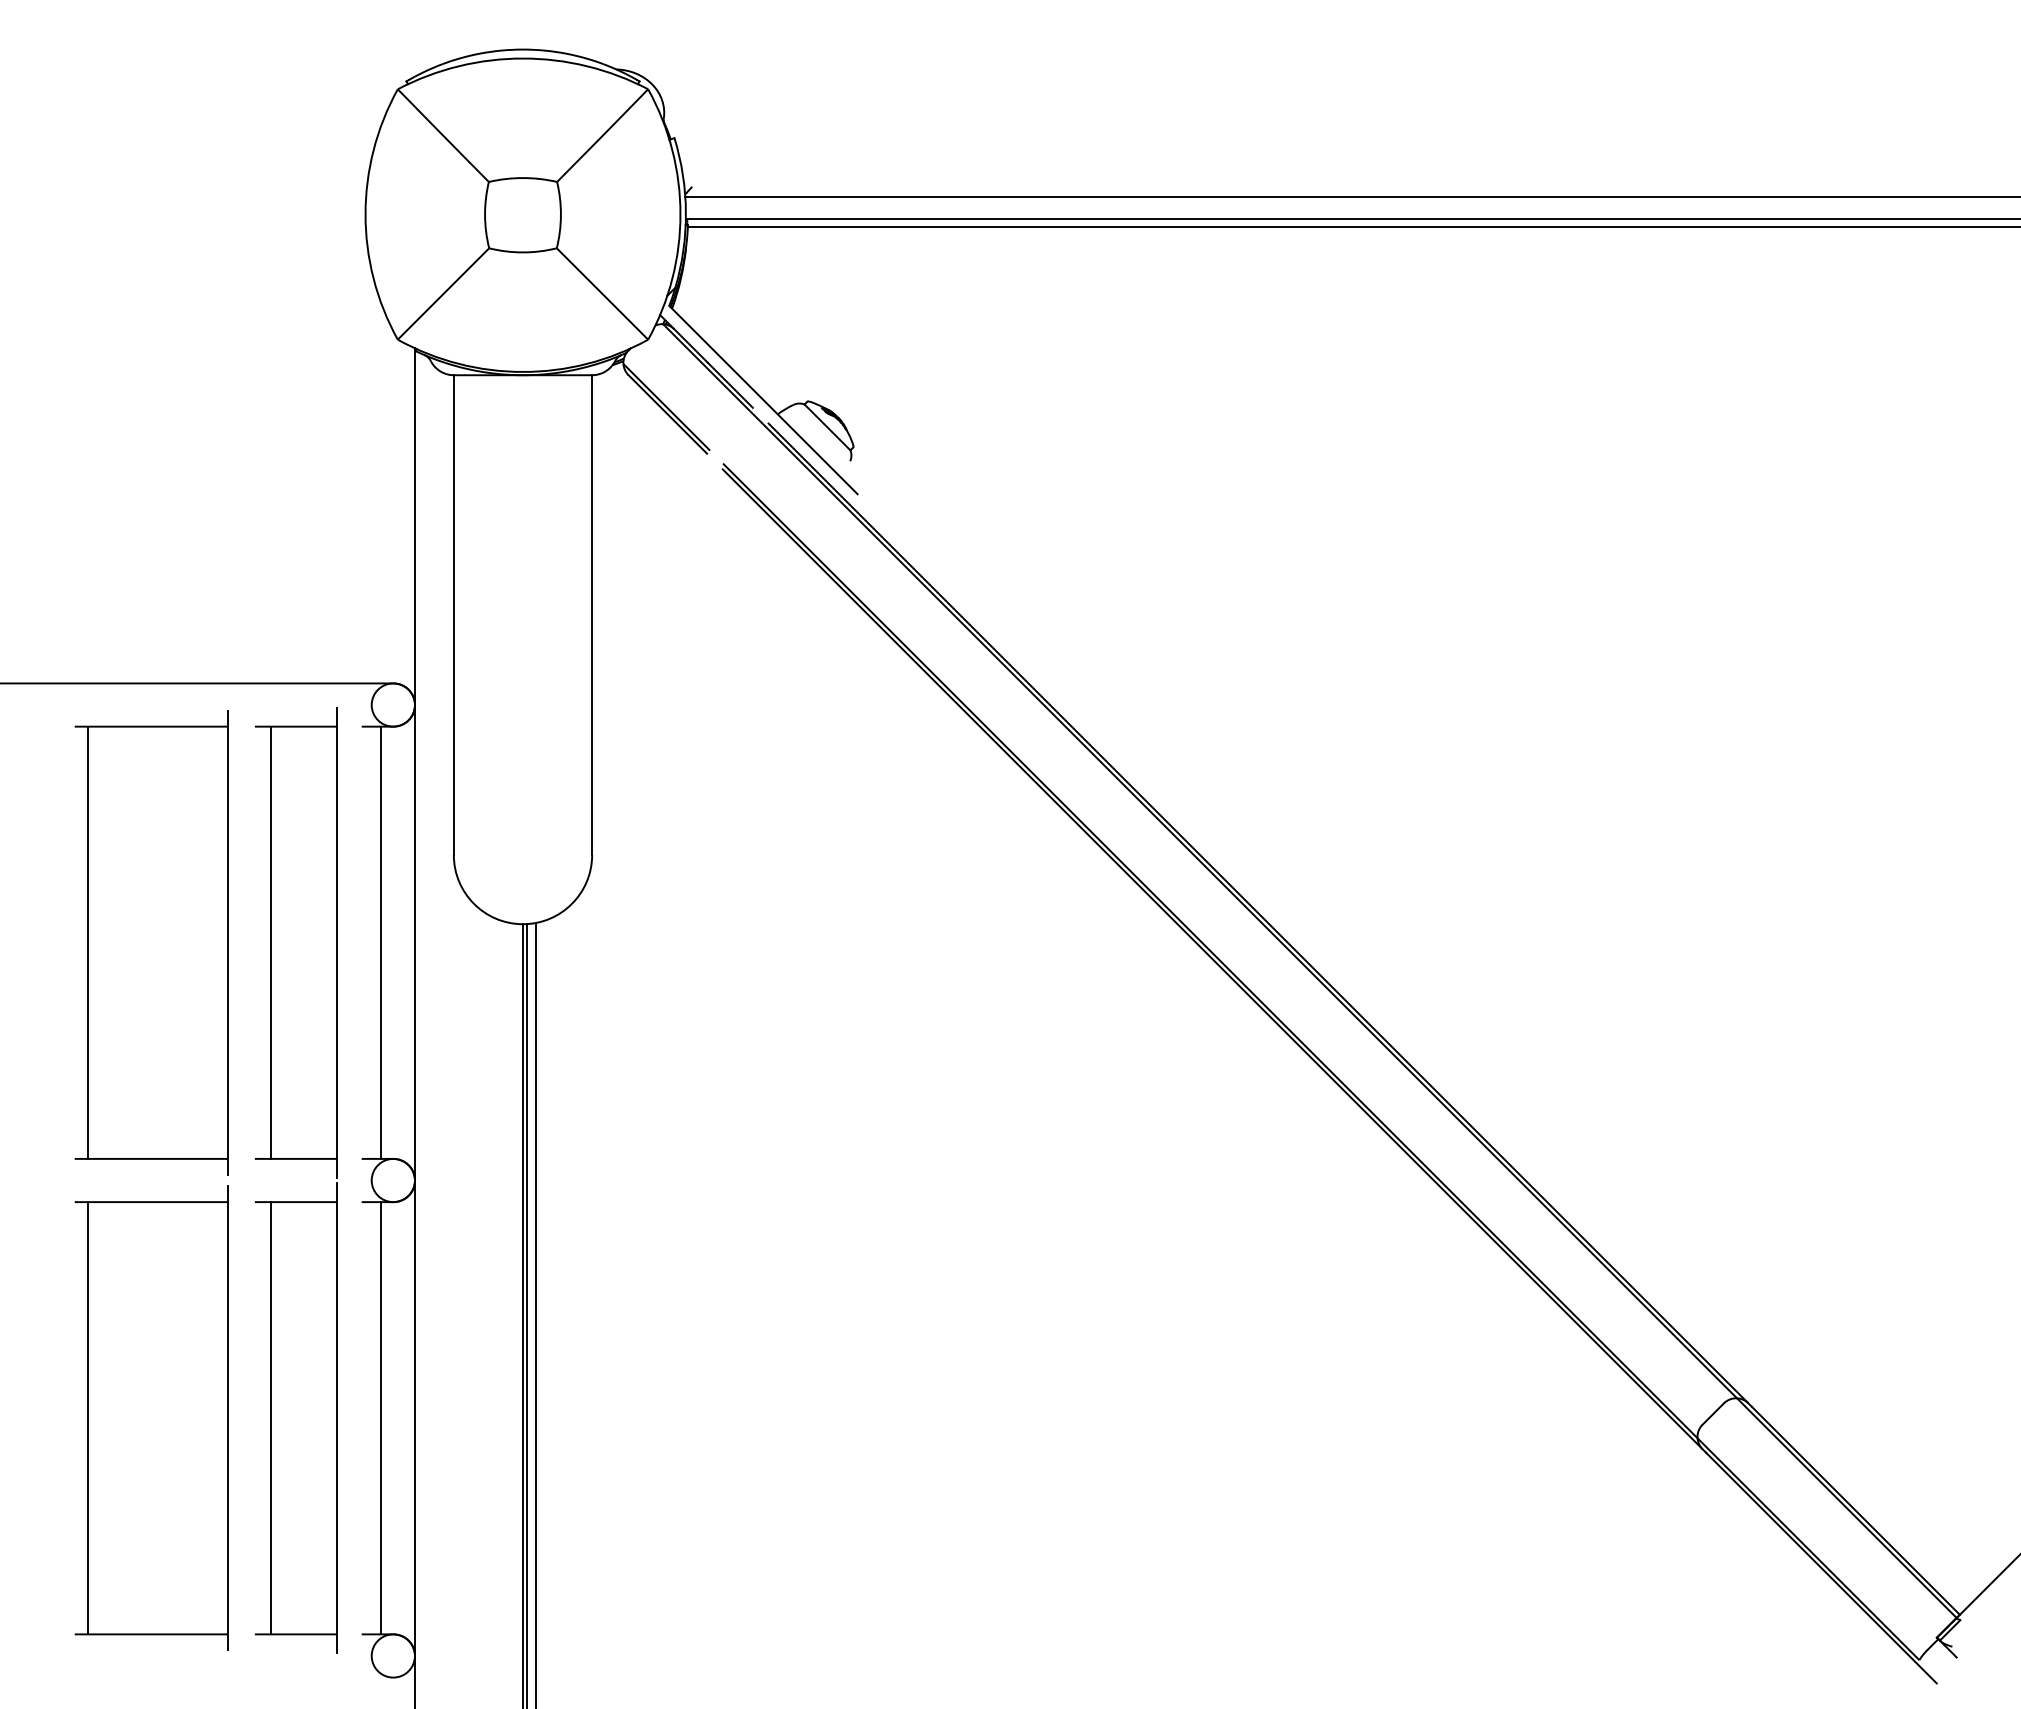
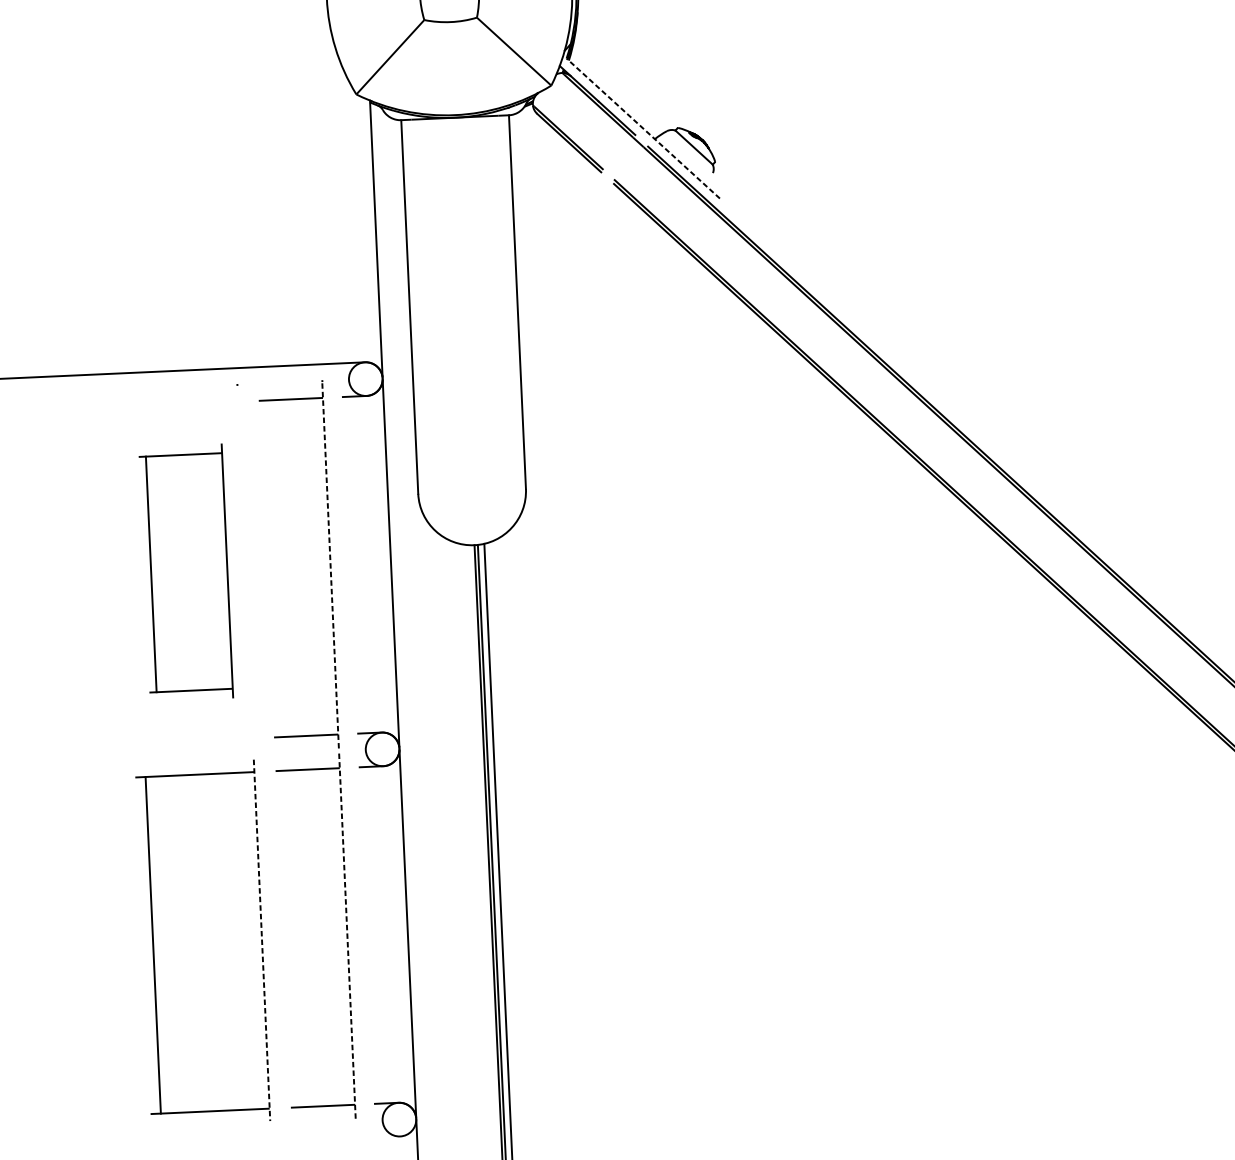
line: (763, 399) -> (643, 128), solid -> dashed
part: (151, 942) -> (185, 572), size x0.7
line: (270, 942) -> (278, 568), removed
line: (337, 942) -> (330, 566), solid -> dashed
line: (380, 942) -> (364, 564), removed
line: (227, 1418) -> (261, 940), solid -> dashed
line: (270, 1418) -> (295, 939), removed
line: (337, 1418) -> (347, 936), solid -> dashed
line: (380, 1418) -> (381, 935), removed

